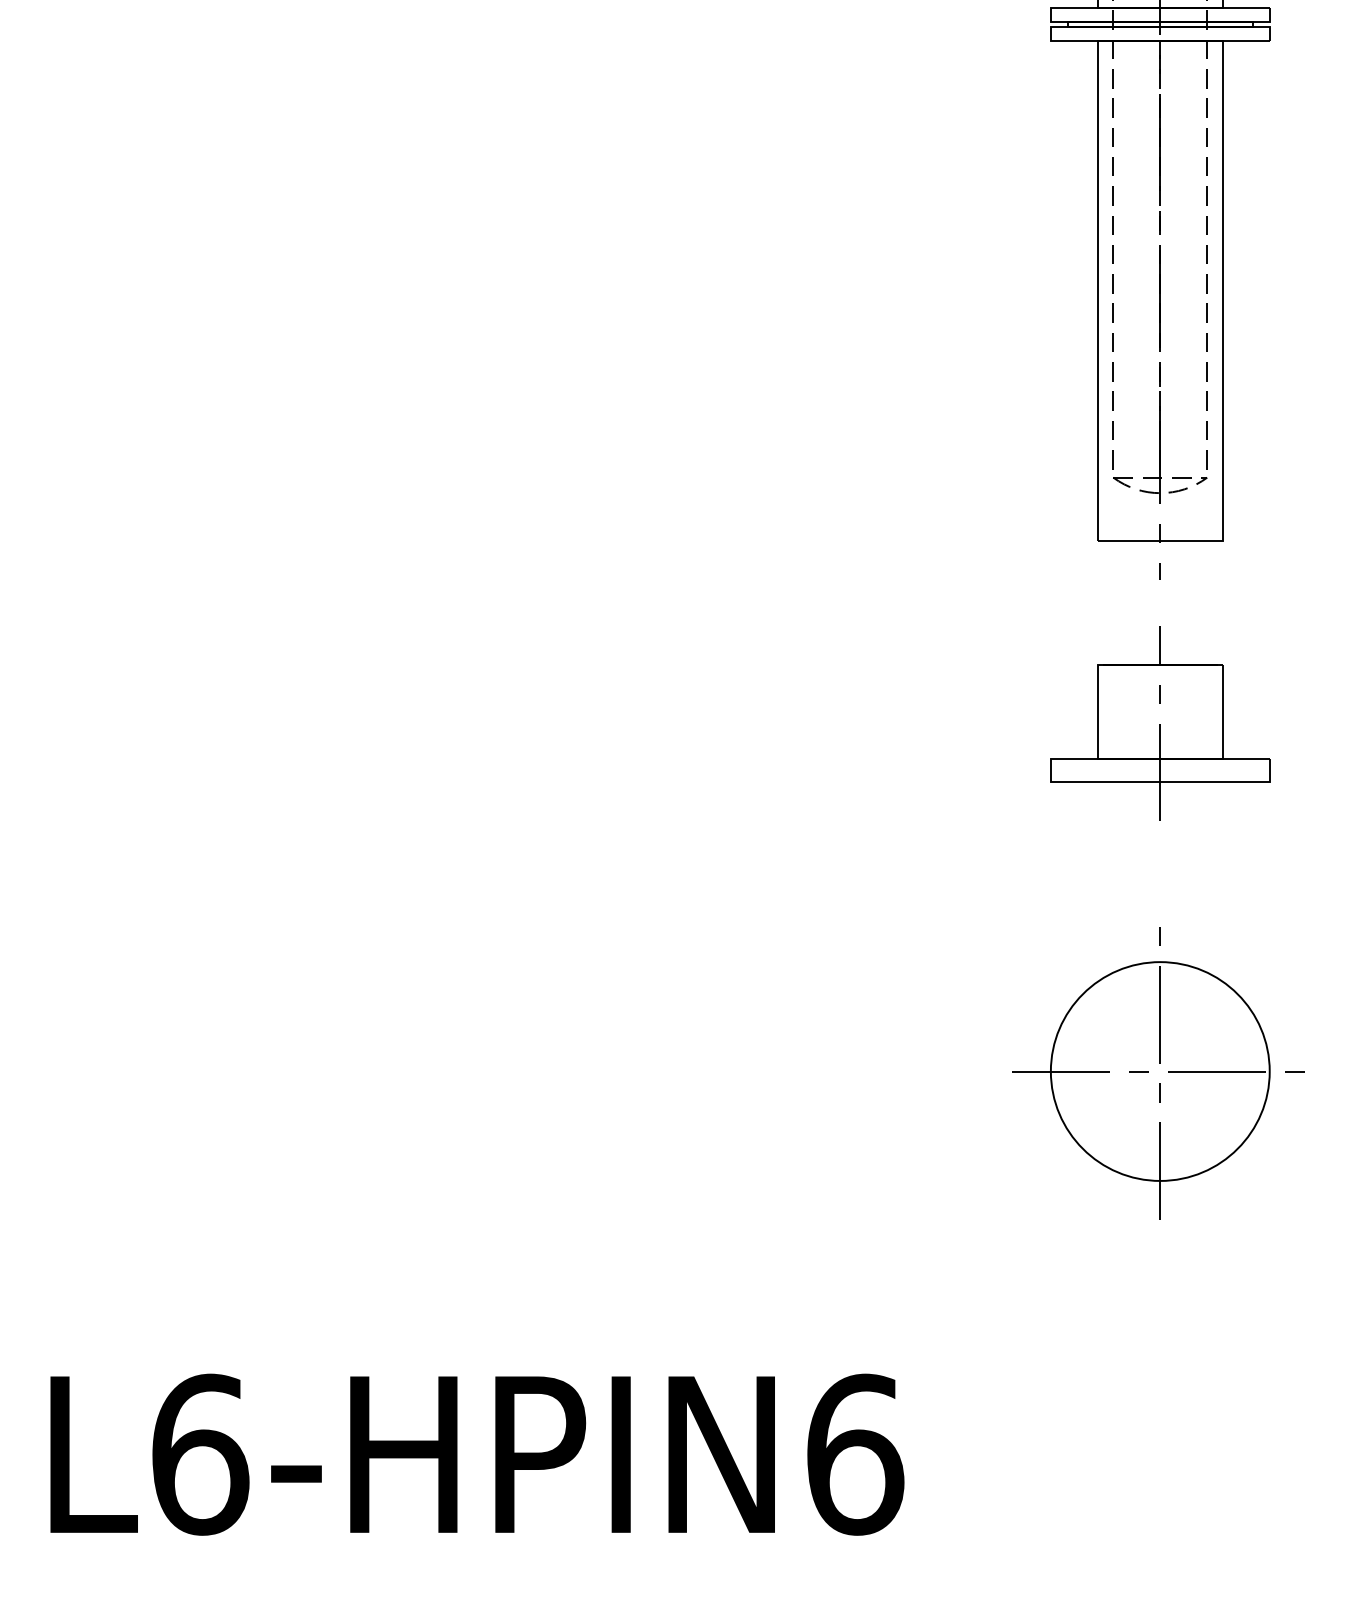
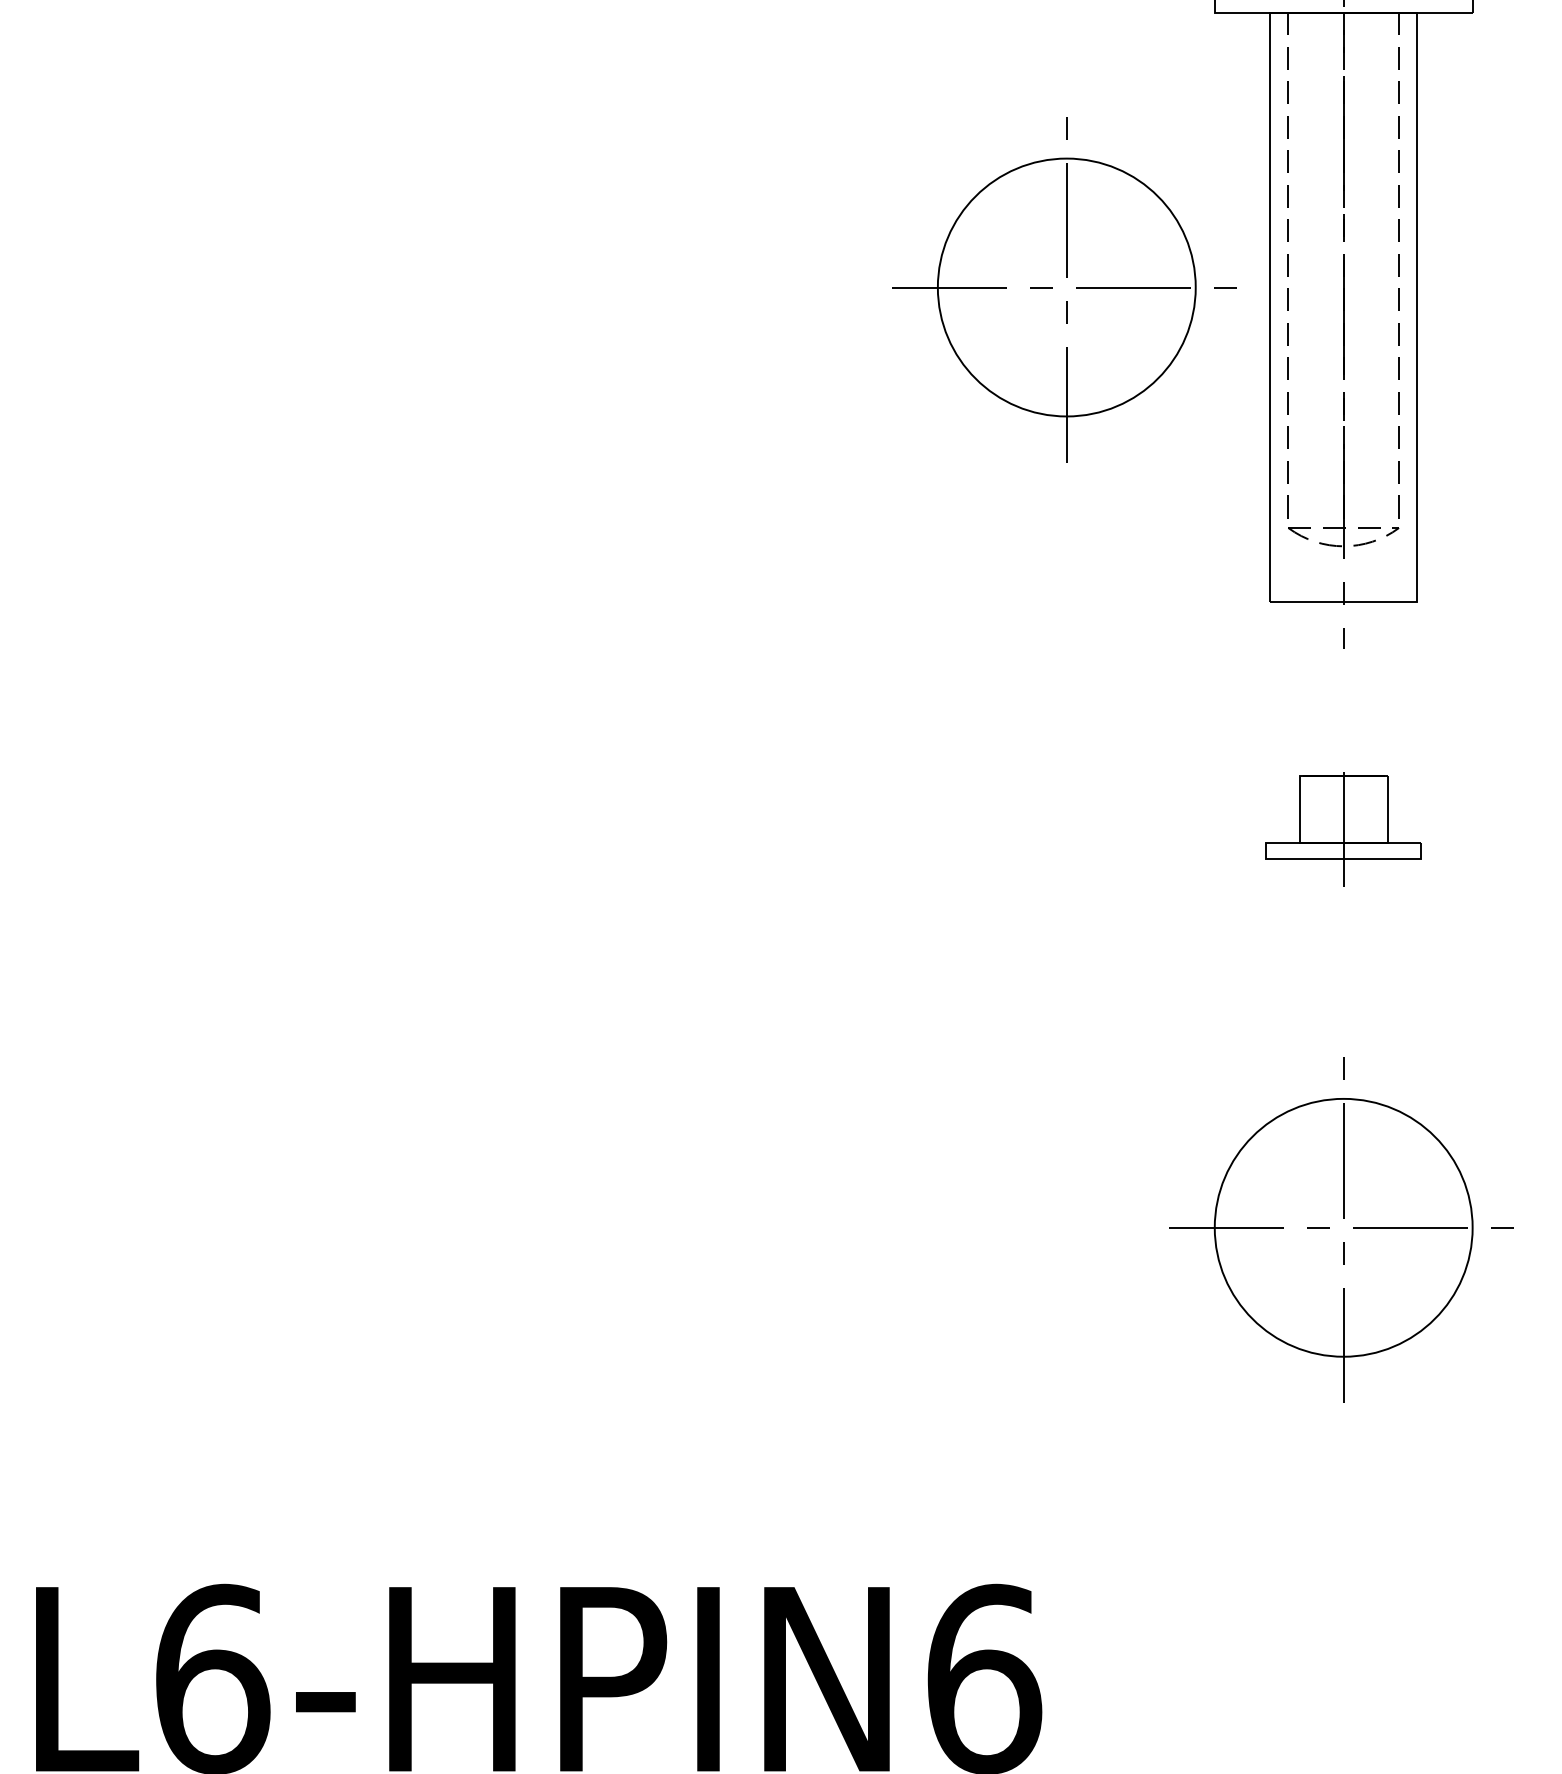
part: (923, 275) -> (1064, 289), added
part: (1160, 723) -> (1343, 817), size x0.6

